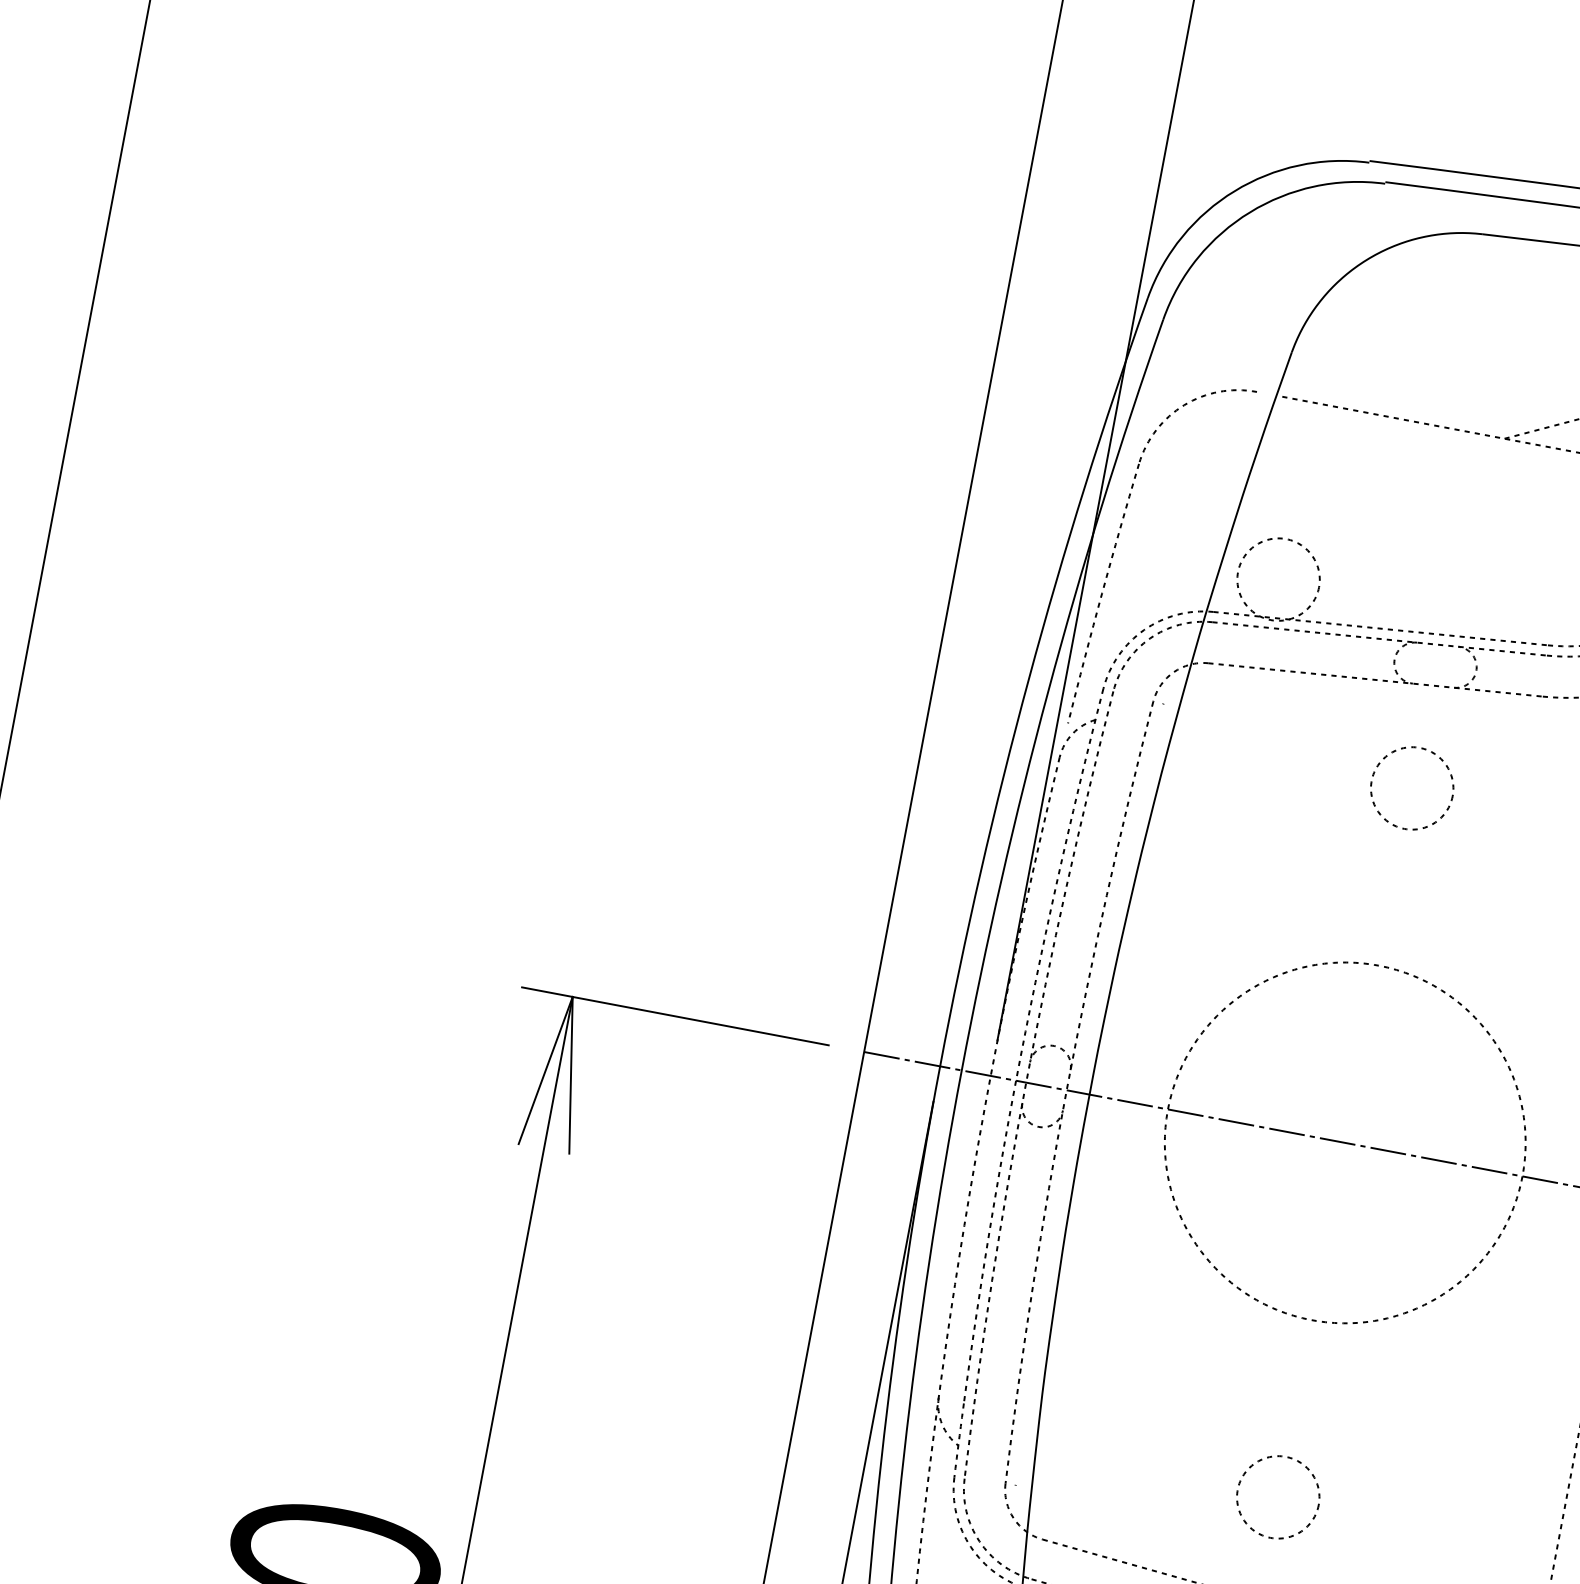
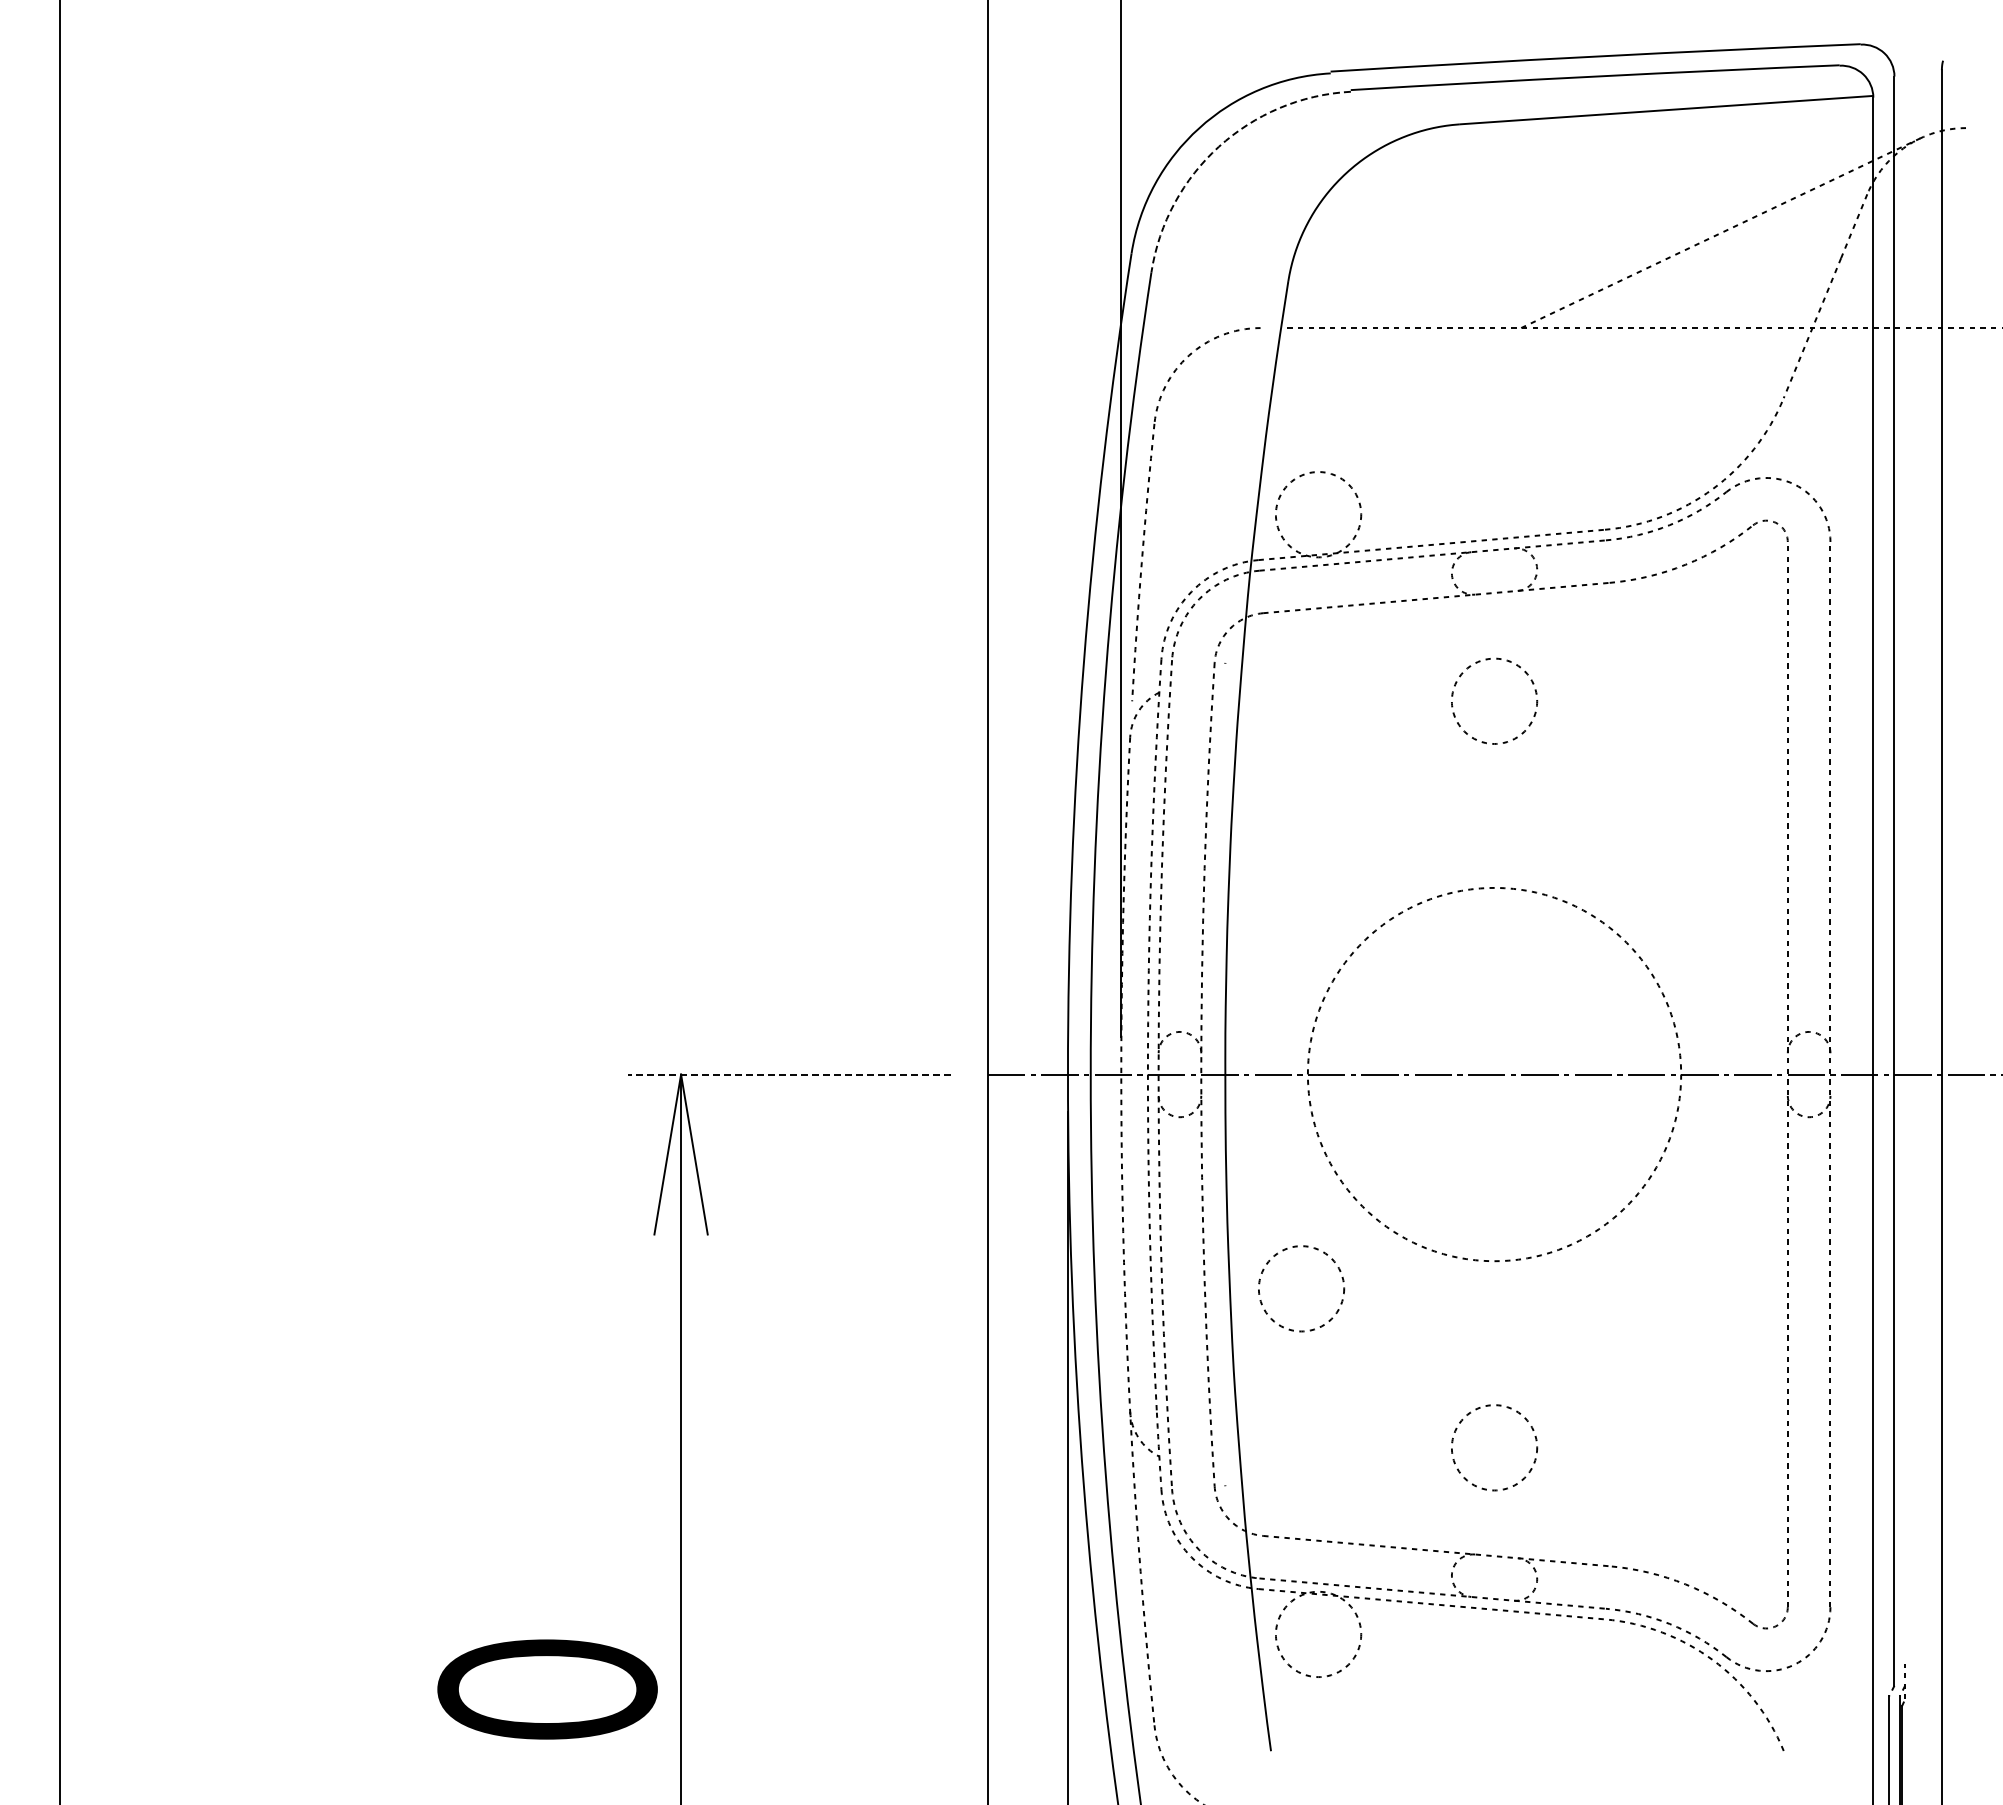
arc: (1249, 211) -> (1218, 146), solid -> dashed
line: (674, 1016) -> (788, 1074), solid -> dashed
circle: (1123, 1311) -> (1301, 1288), added

